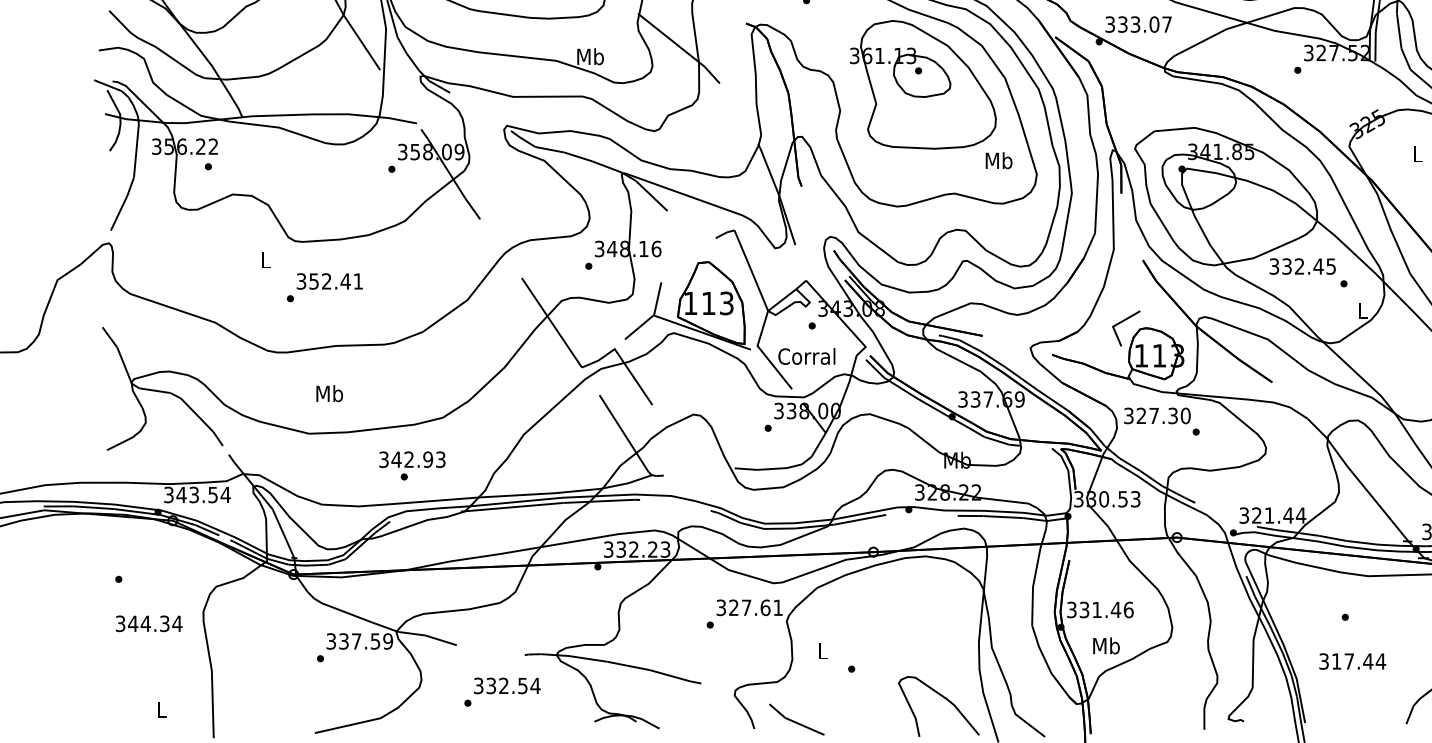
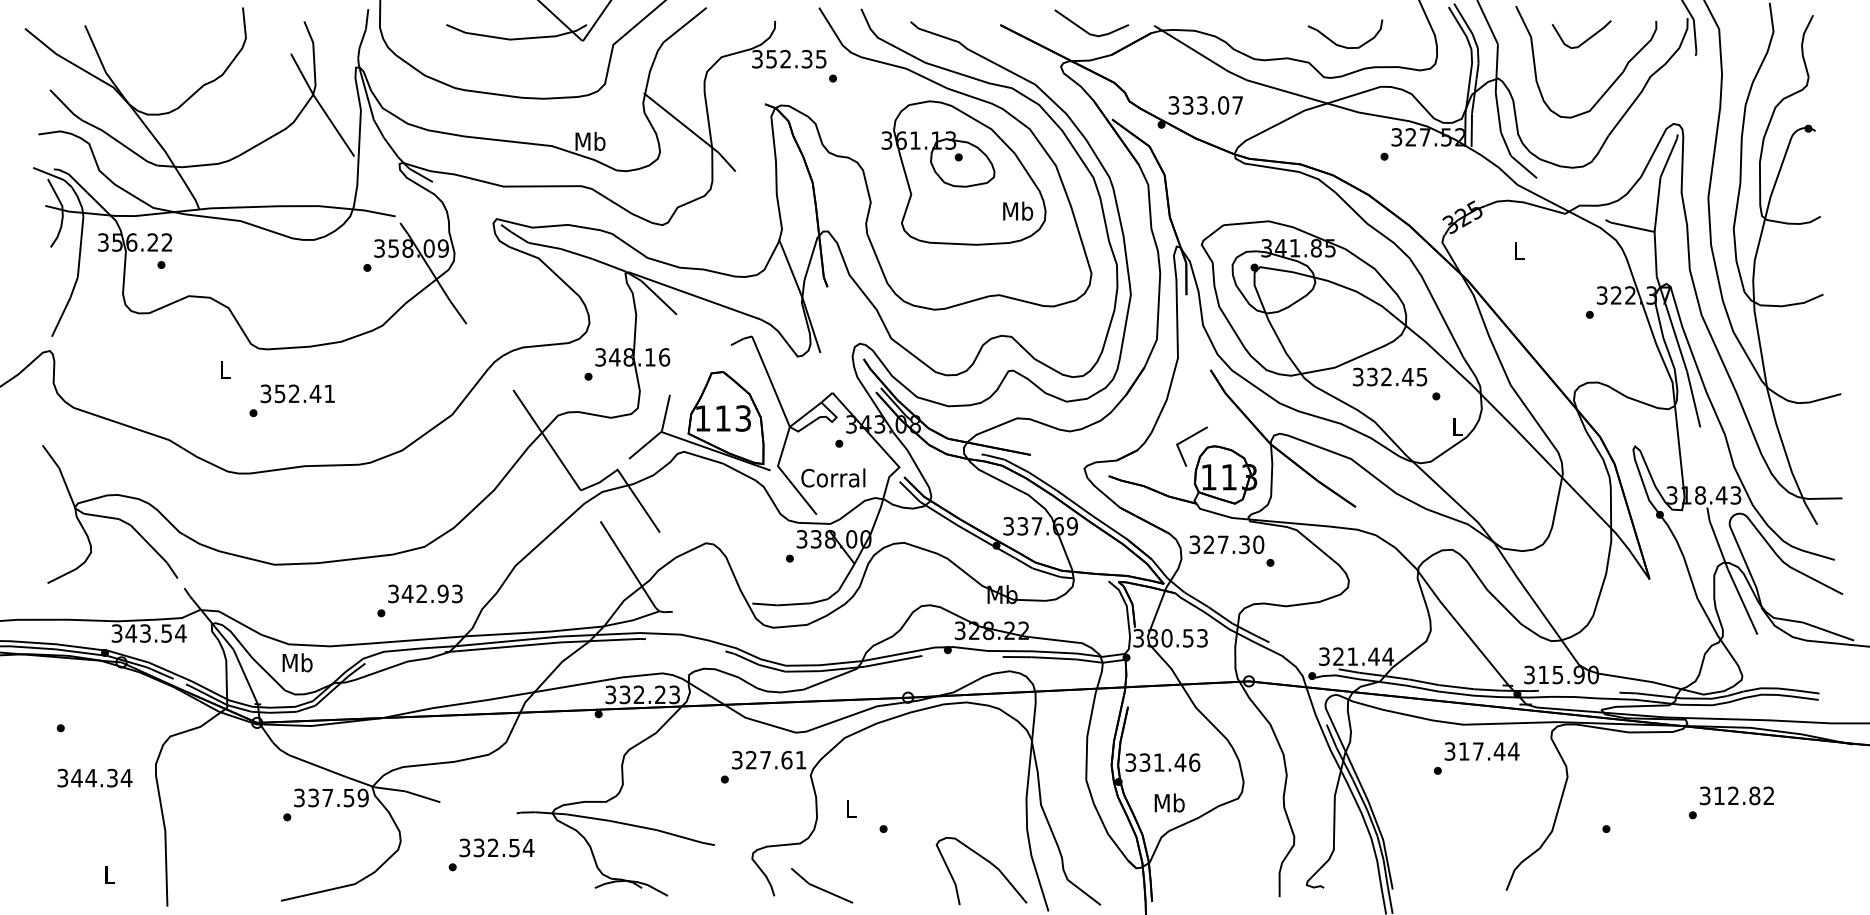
text: (999, 160) -> (1018, 210), moved
text: (329, 393) -> (297, 662), moved
text: (412, 459) -> (425, 593), moved
text: (1352, 661) -> (1481, 751), moved

